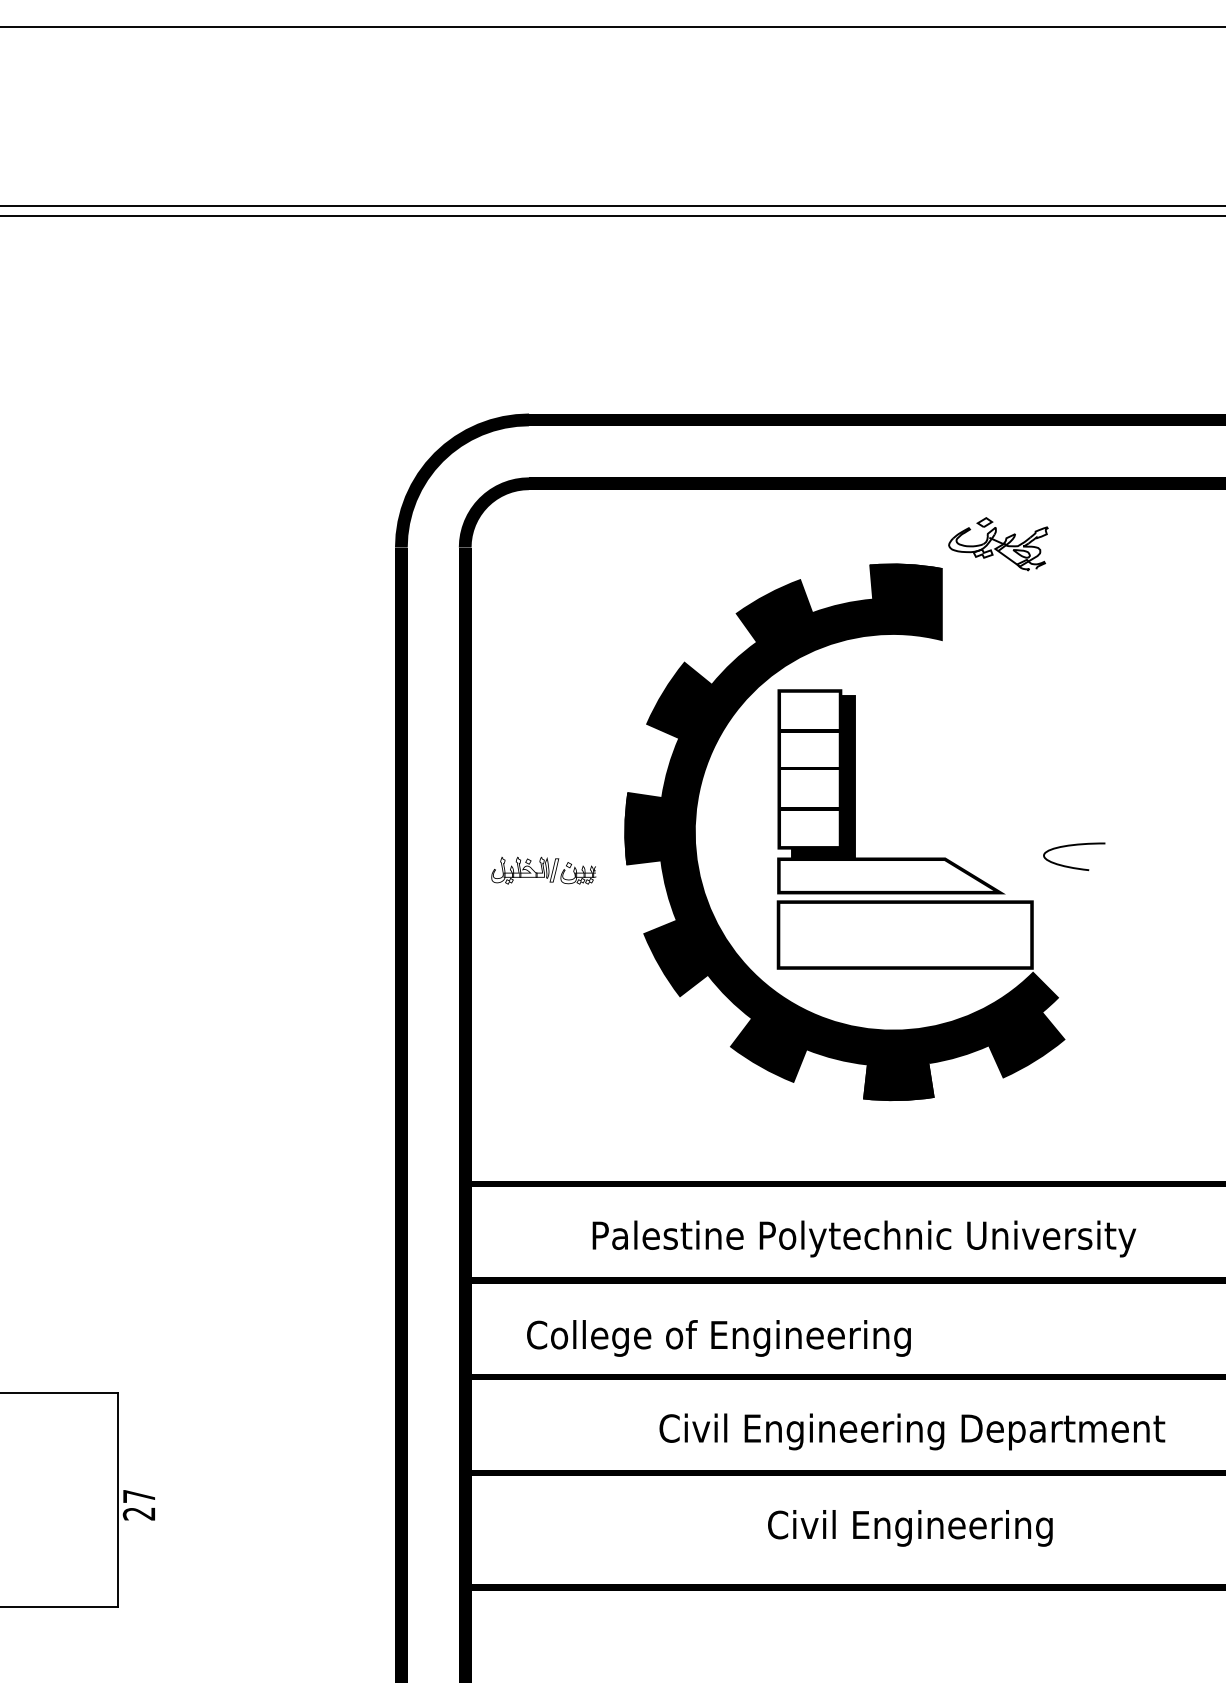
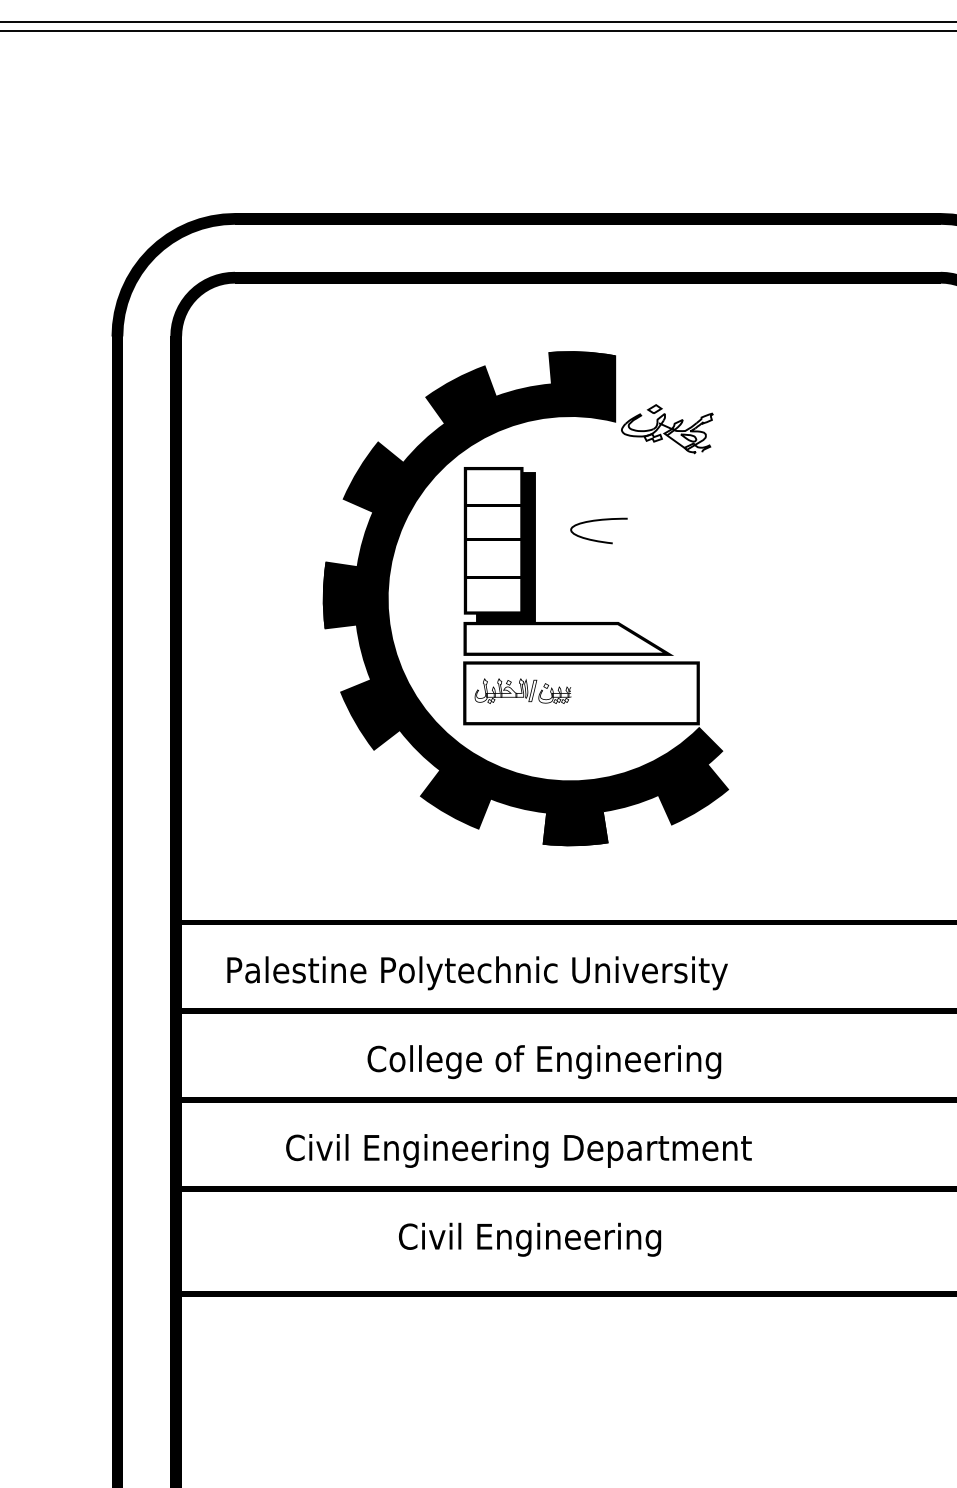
part: (998, 544) -> (667, 429), moved
curve: (1072, 846) -> (597, 521), moved
part: (543, 870) -> (522, 690), moved
text: (864, 1238) -> (477, 972), moved
text: (718, 1338) -> (543, 1062), moved
text: (912, 1431) -> (519, 1150), moved
text: (910, 1528) -> (530, 1239), moved

